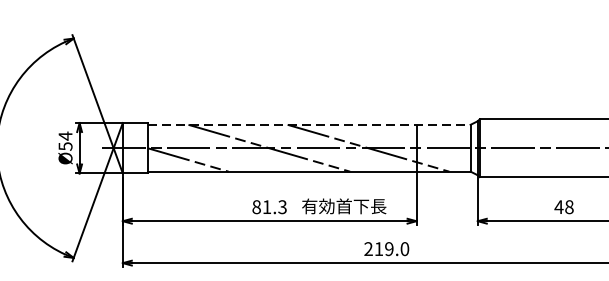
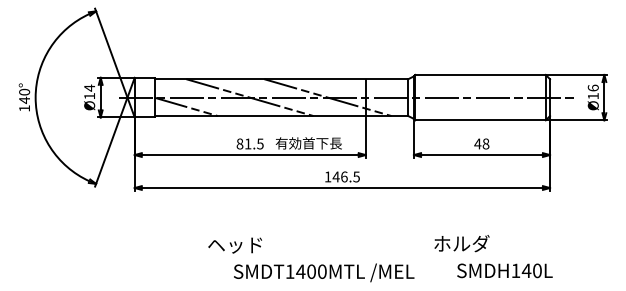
line: (309, 125) -> (281, 79), dashed -> solid
text: (65, 146) -> (89, 96), Ø54 -> Ø14
text: (282, 206) -> (260, 143), 81.3 -> 81.5
text: (385, 248) -> (341, 176), 219.0 -> 146.5

